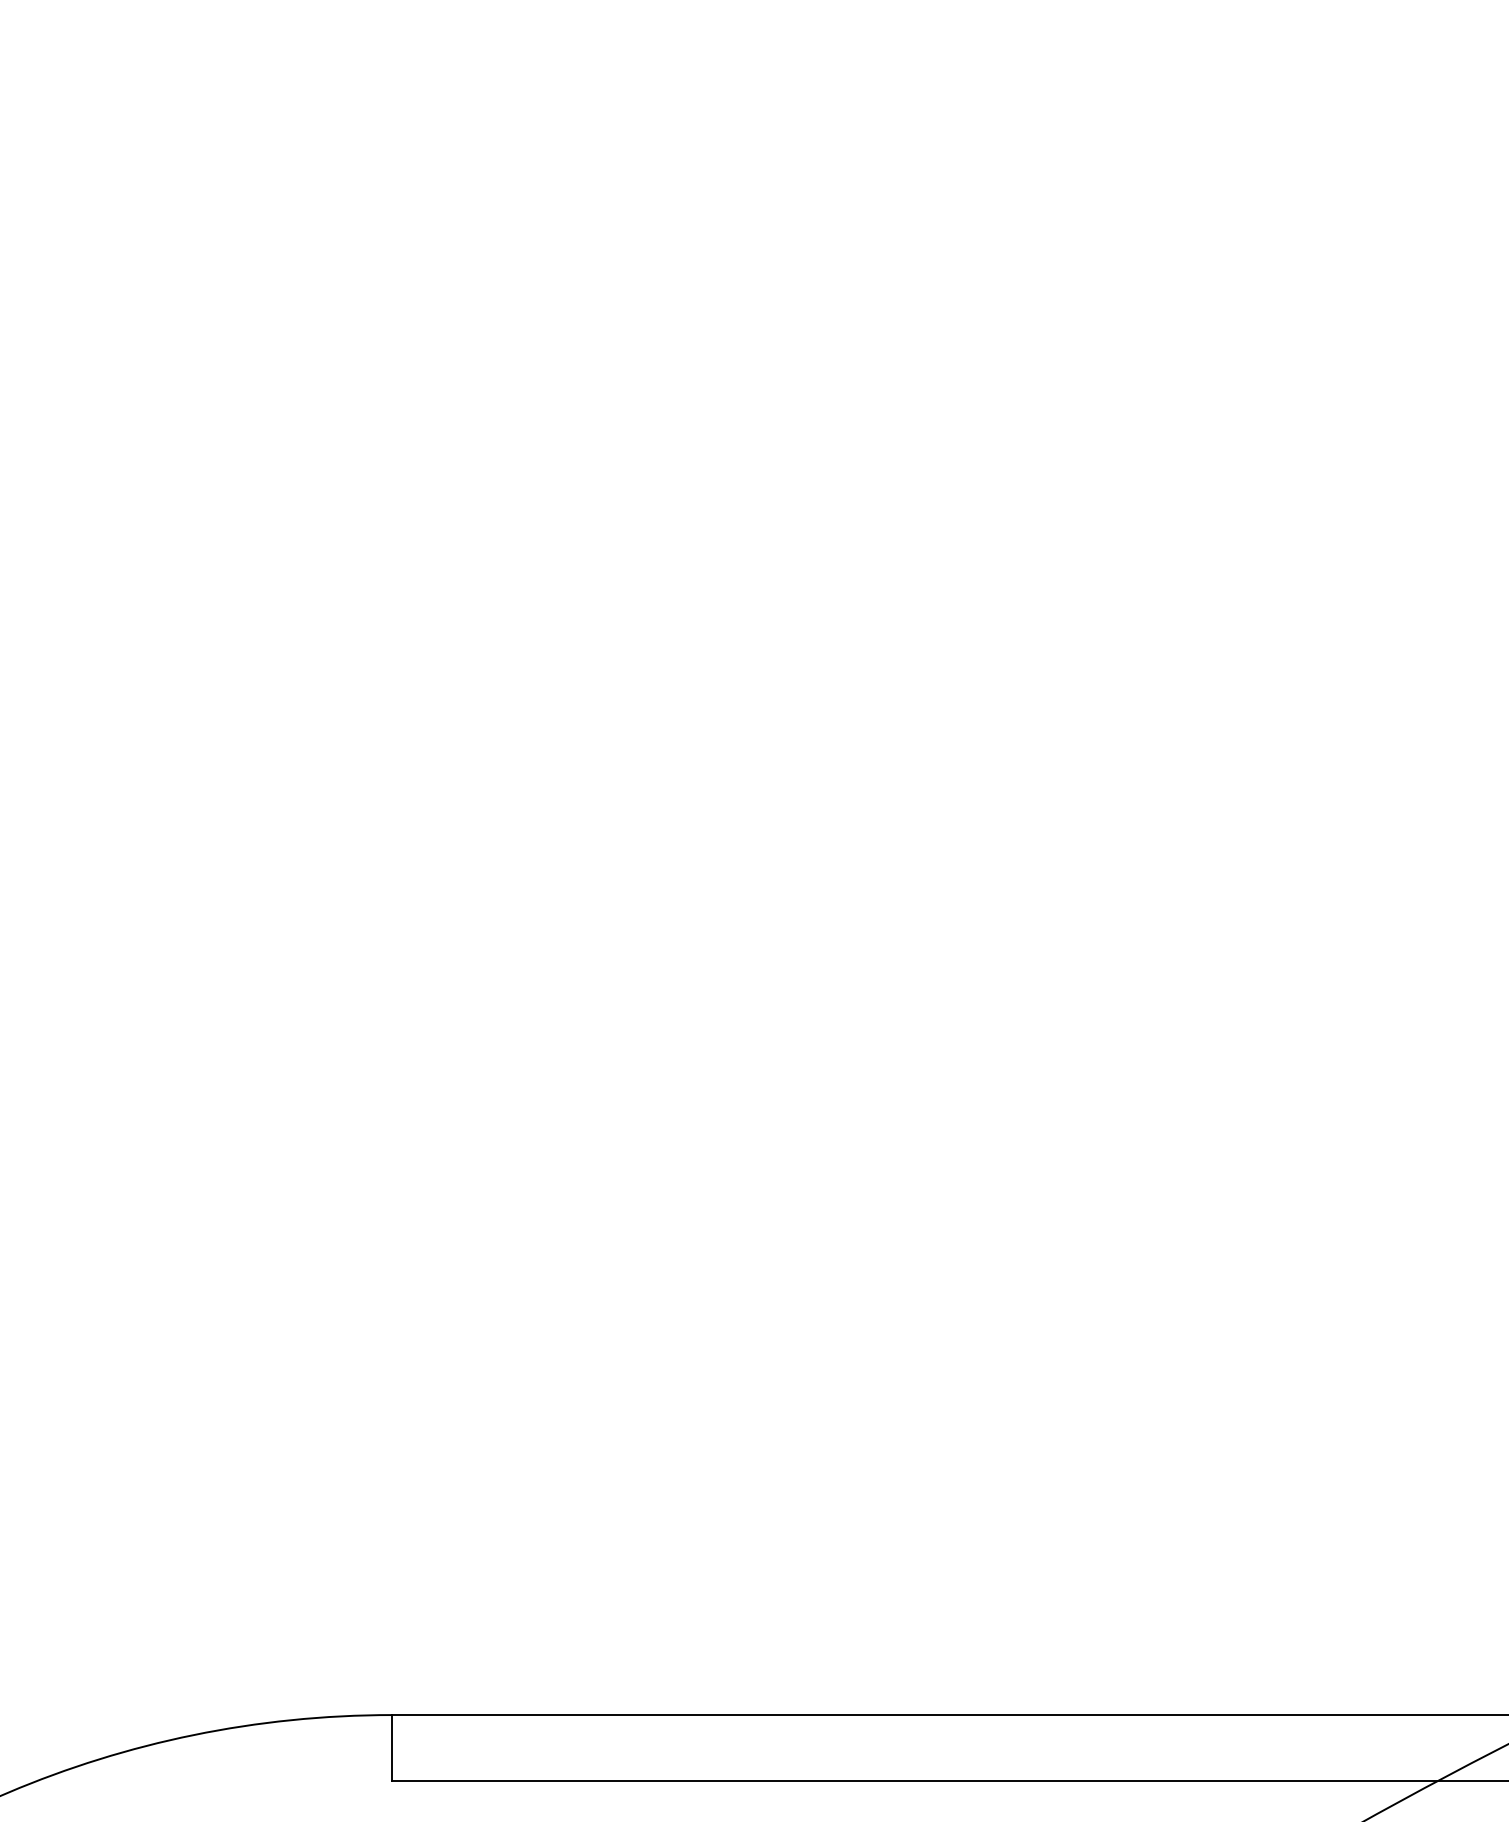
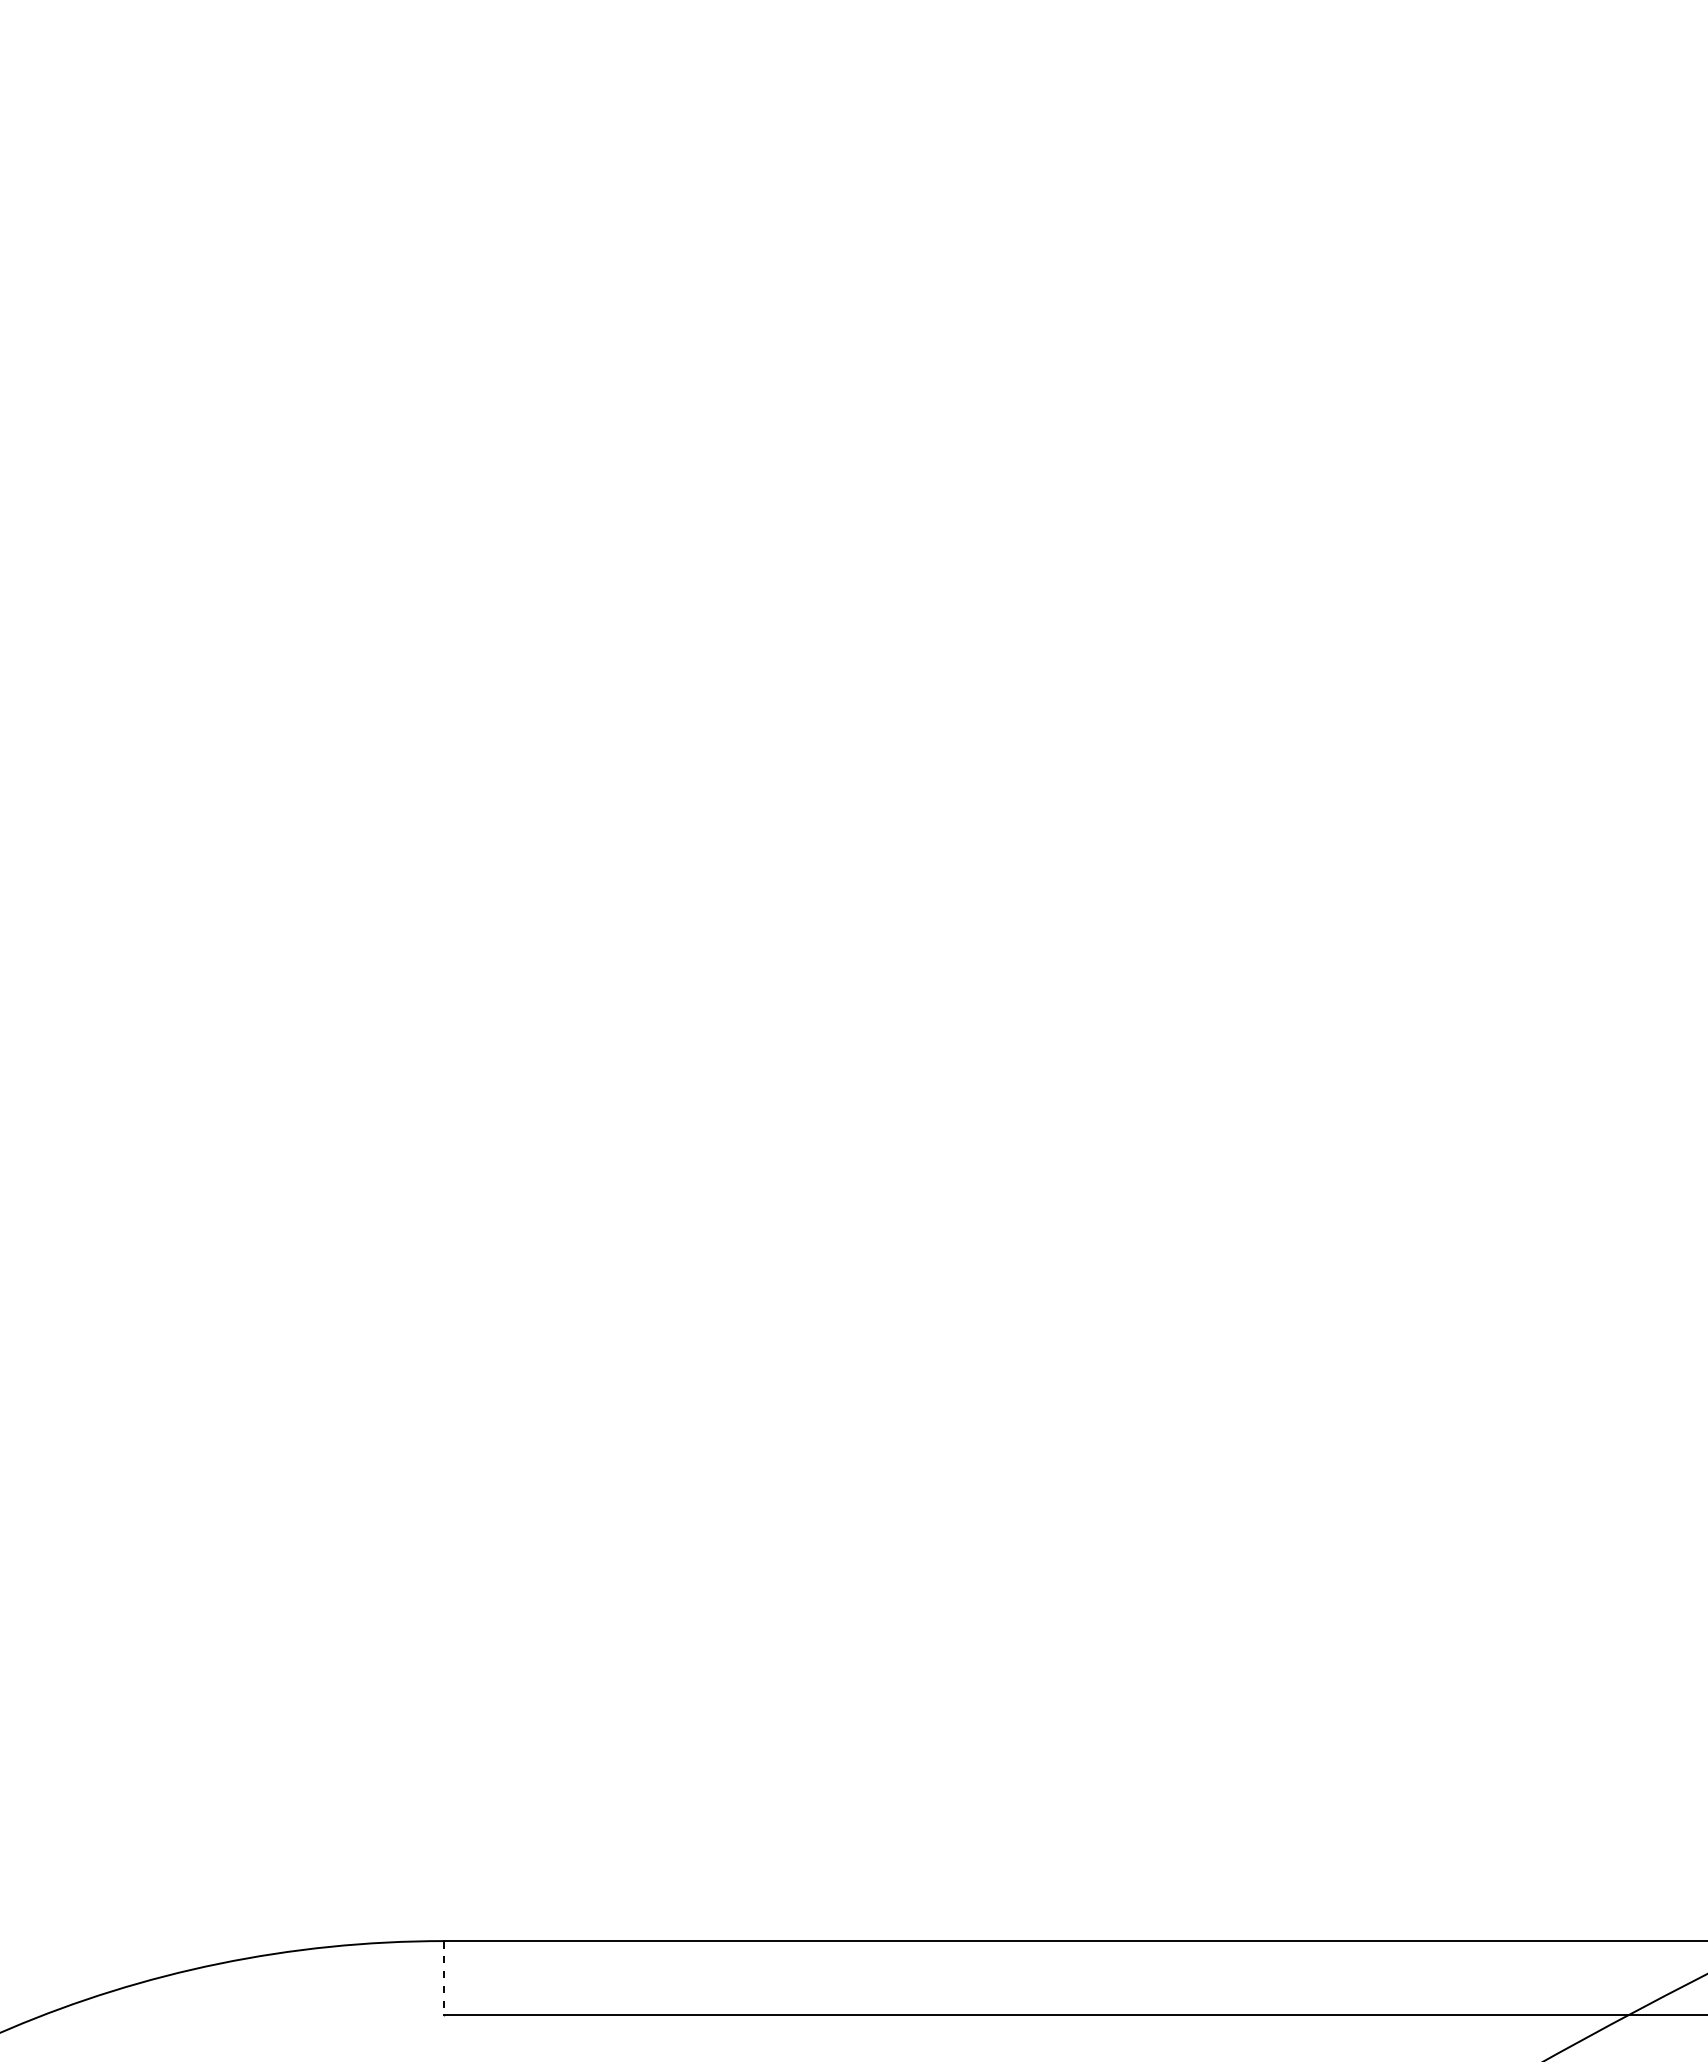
line: (392, 1748) -> (444, 1978), solid -> dashed

